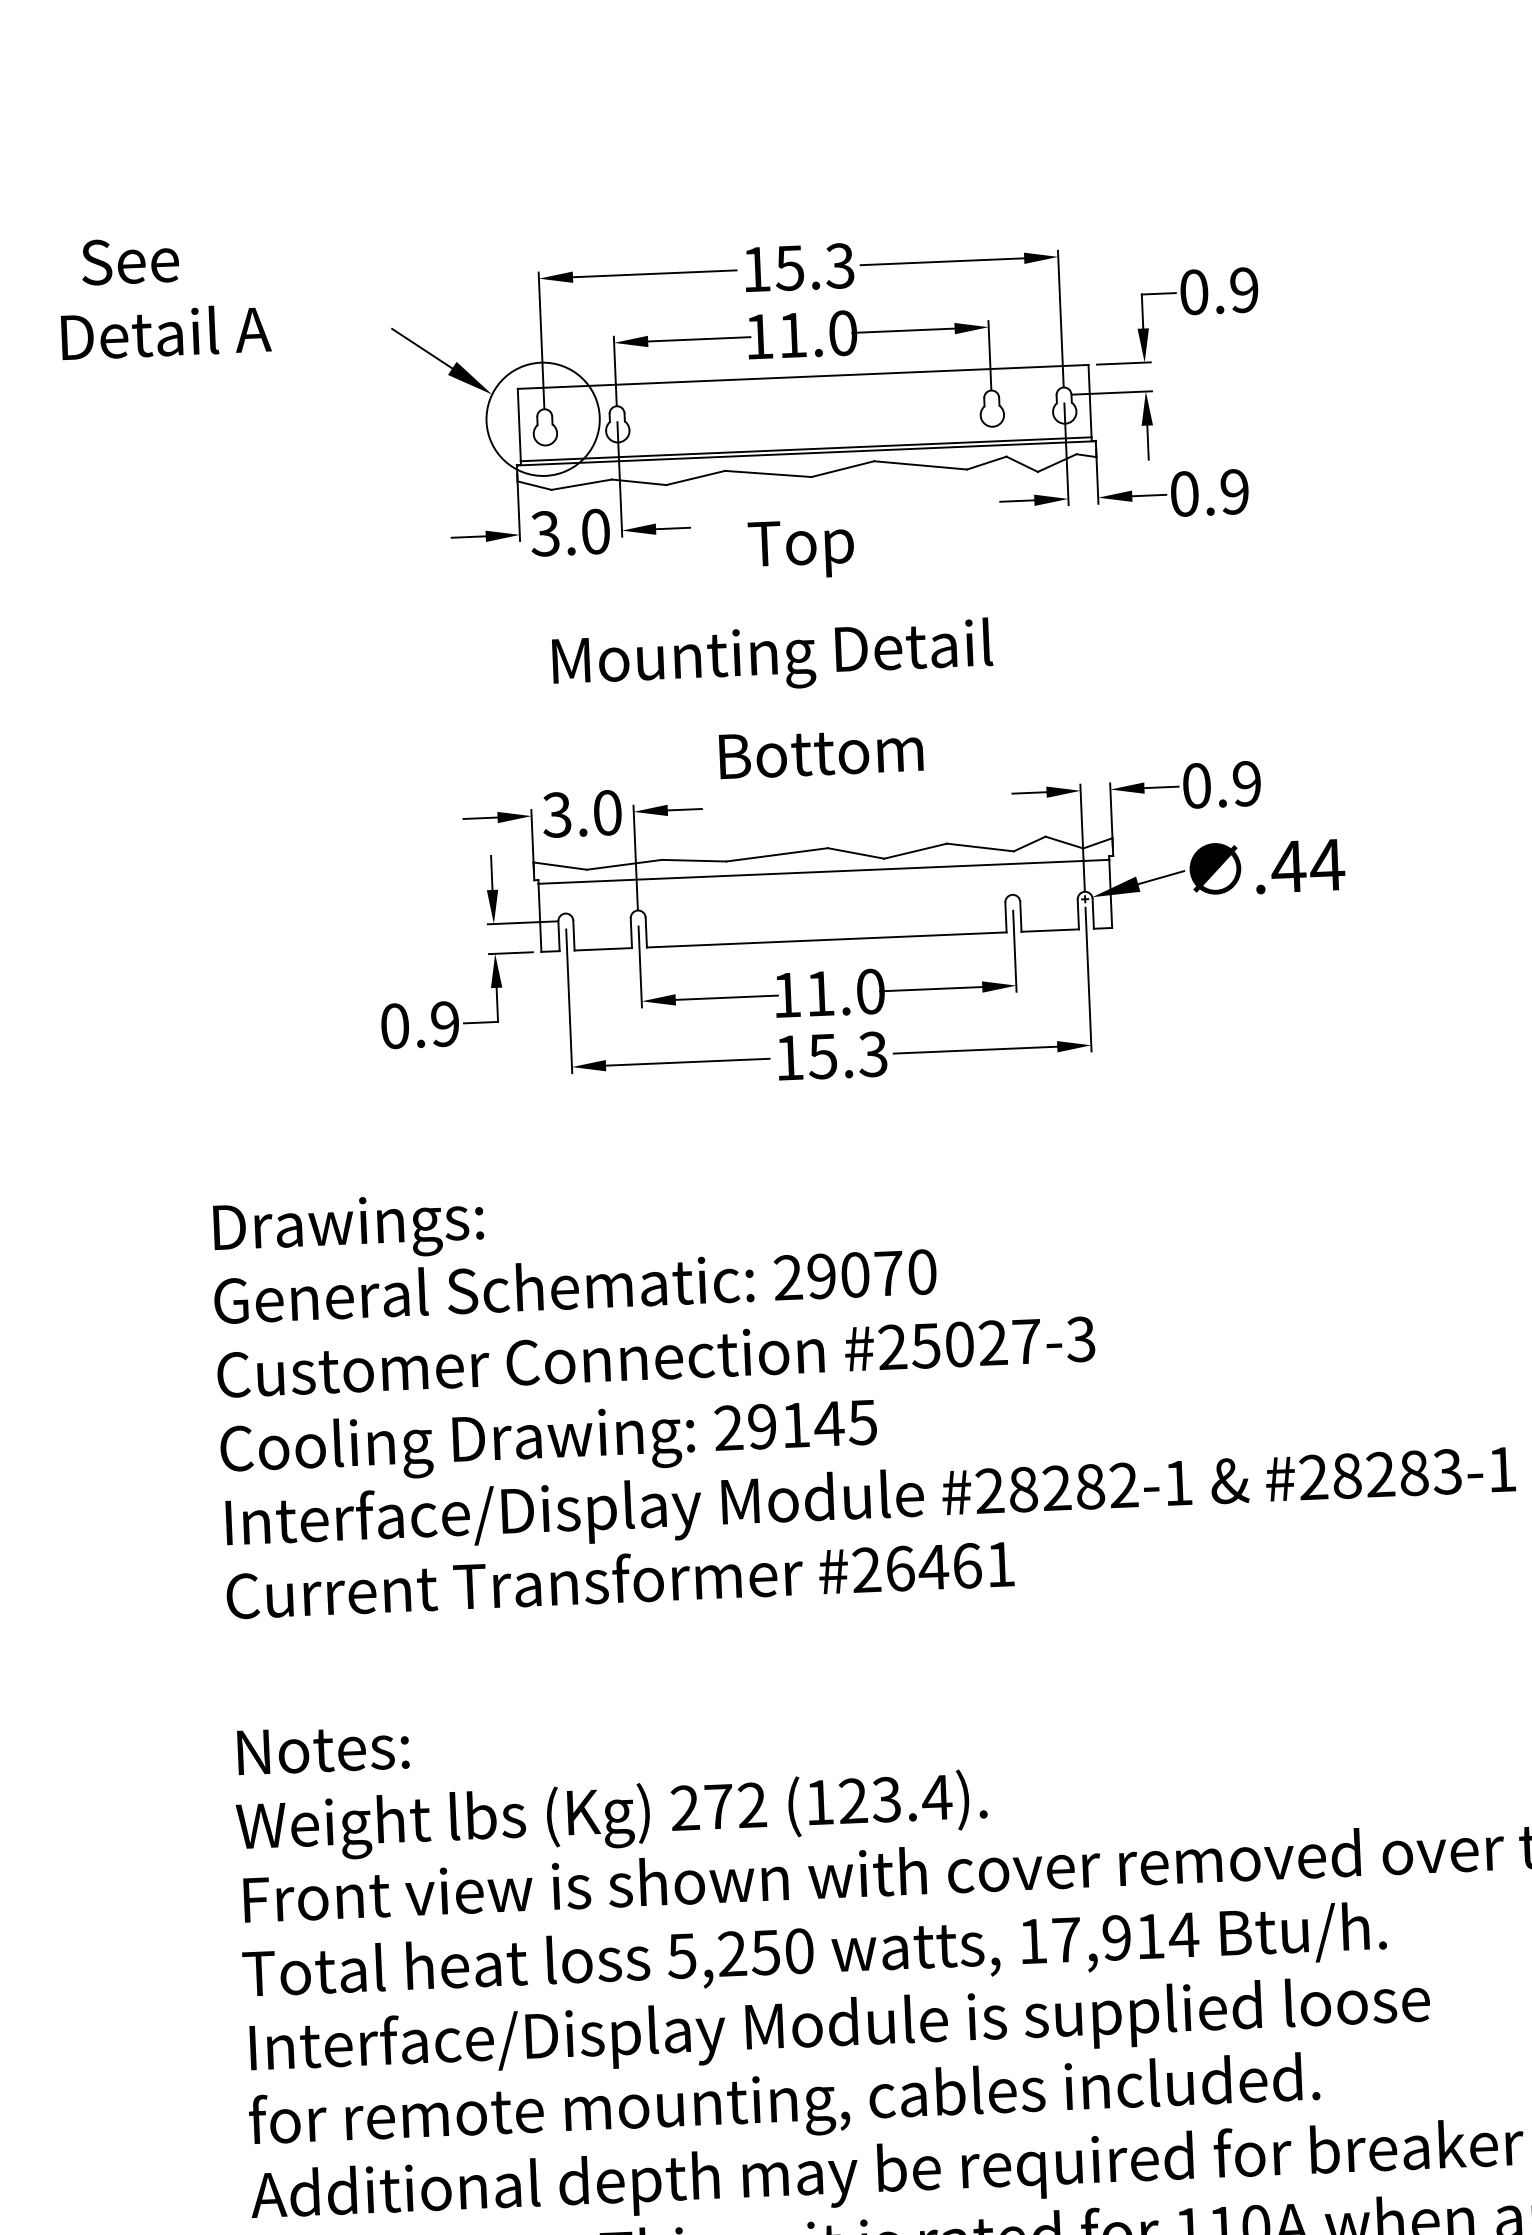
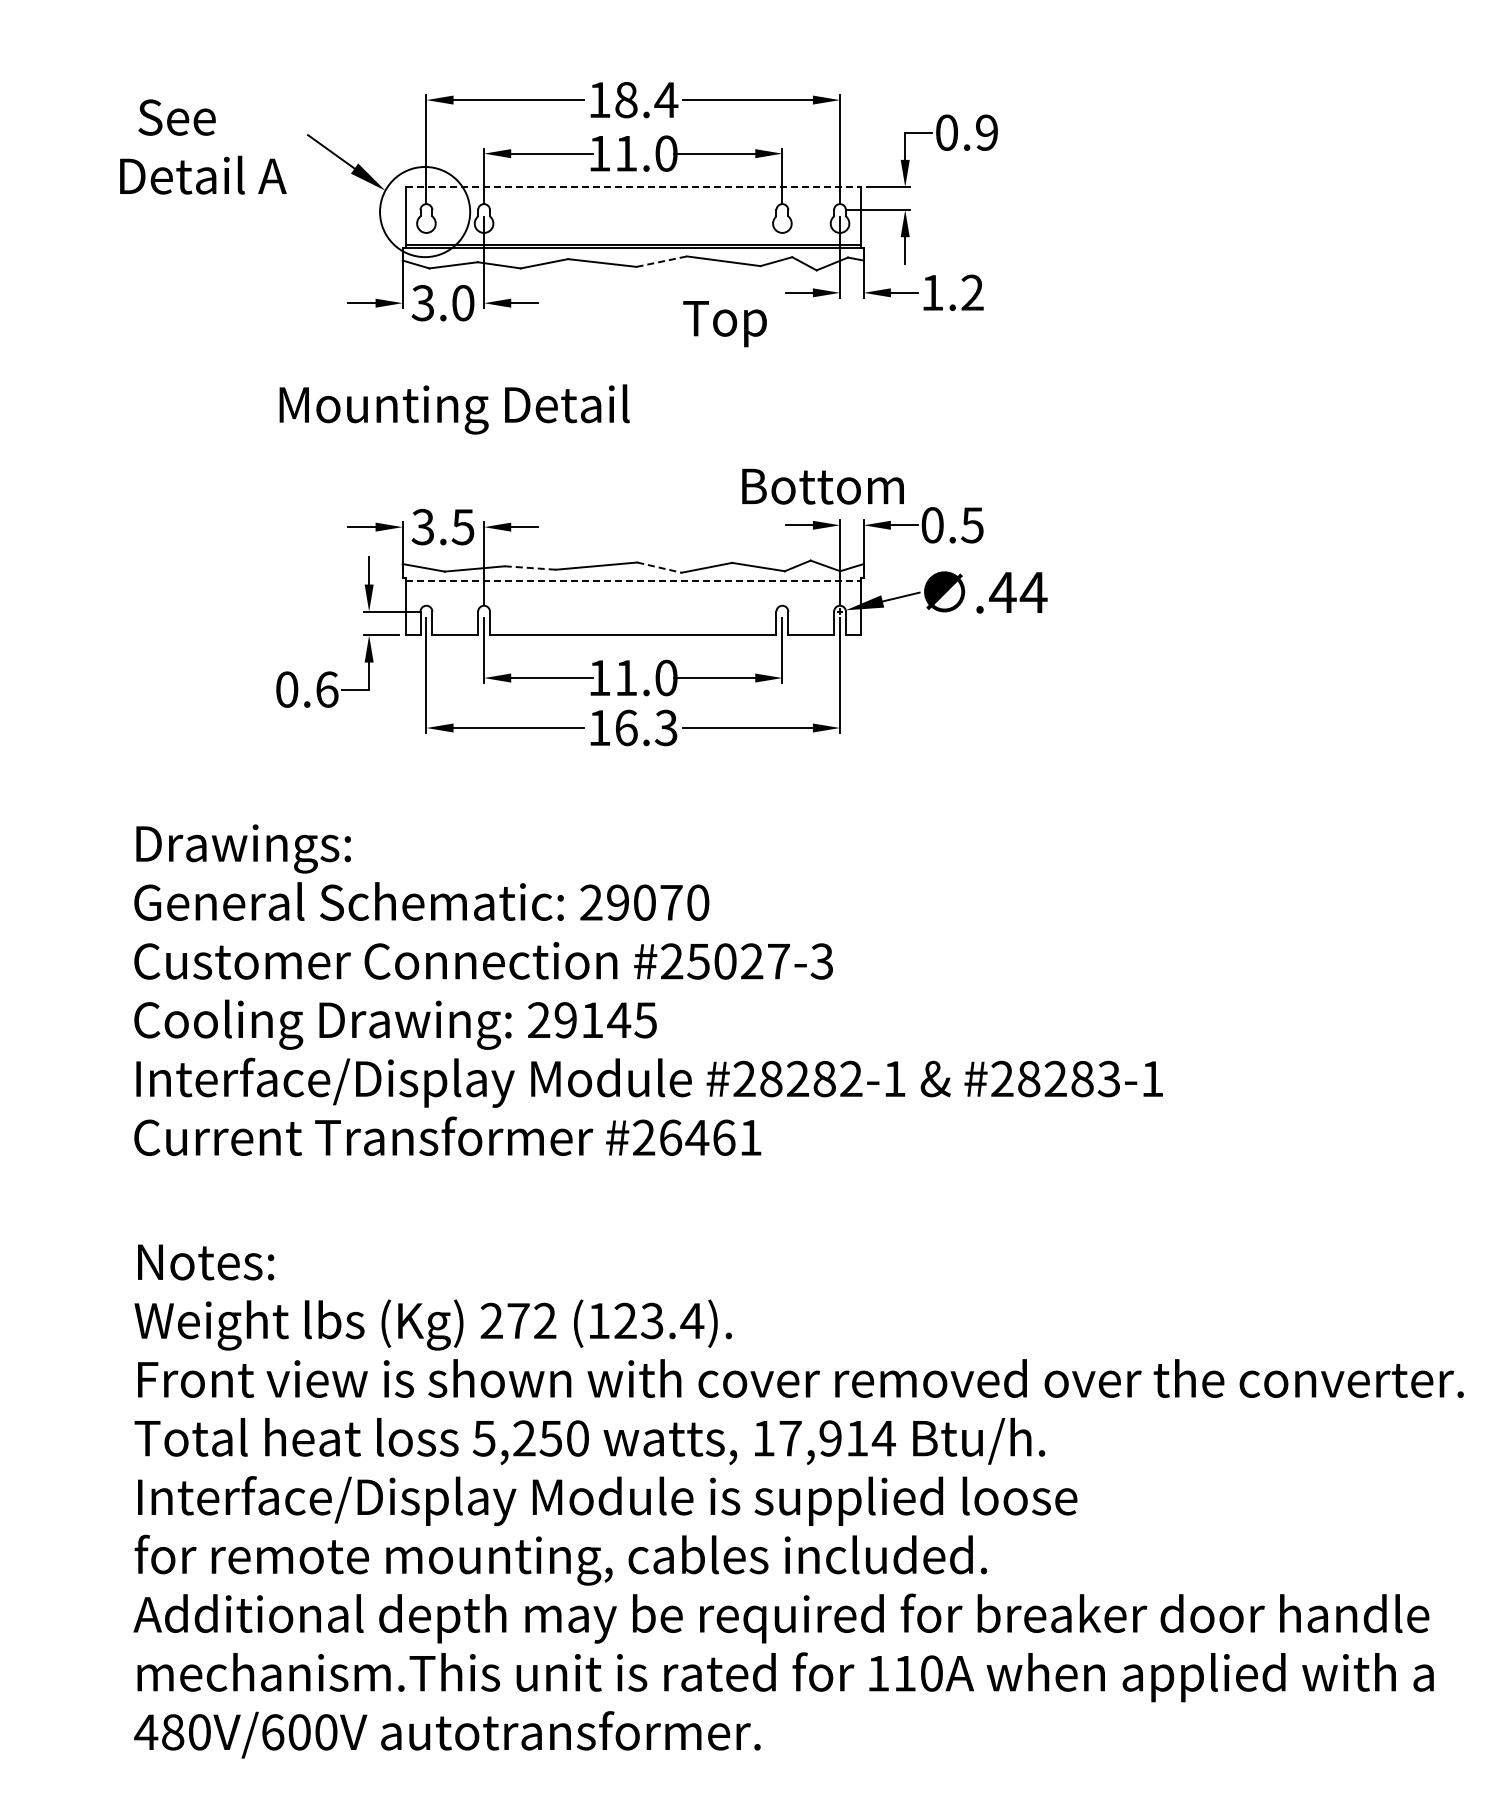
text: (815, 266) -> (646, 99), 15.3 -> 18.4
text: (164, 296) -> (203, 146), moved
line: (803, 377) -> (633, 187), solid -> dashed
line: (842, 468) -> (661, 261), solid -> dashed
text: (1209, 492) -> (952, 292), 0.9 -> 1.2
text: (800, 549) -> (724, 324), moved
text: (772, 658) -> (454, 409), moved
text: (820, 752) -> (822, 486), moved
text: (1246, 784) -> (972, 525), 0.9 -> 0.5
text: (606, 813) -> (462, 527), 3.0 -> 3.5
line: (856, 853) -> (659, 567), solid -> dashed
line: (694, 861) -> (530, 568), solid -> dashed
line: (824, 872) -> (633, 581), solid -> dashed
text: (445, 1023) -> (327, 689), 0.9 -> 0.6
text: (821, 1055) -> (625, 727), 15.3 -> 16.3

